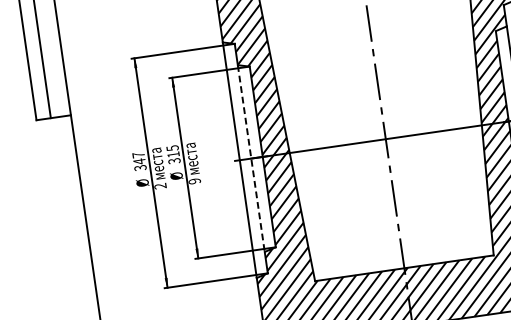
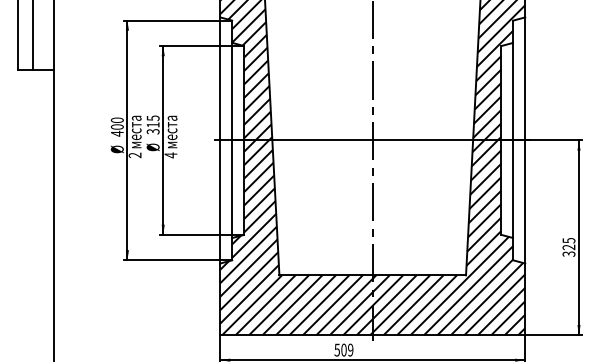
line: (251, 158) -> (232, 140), dashed -> solid
text: (138, 161) -> (116, 126), 347 -> 400
text: (194, 181) -> (170, 155), 9 -> 4

